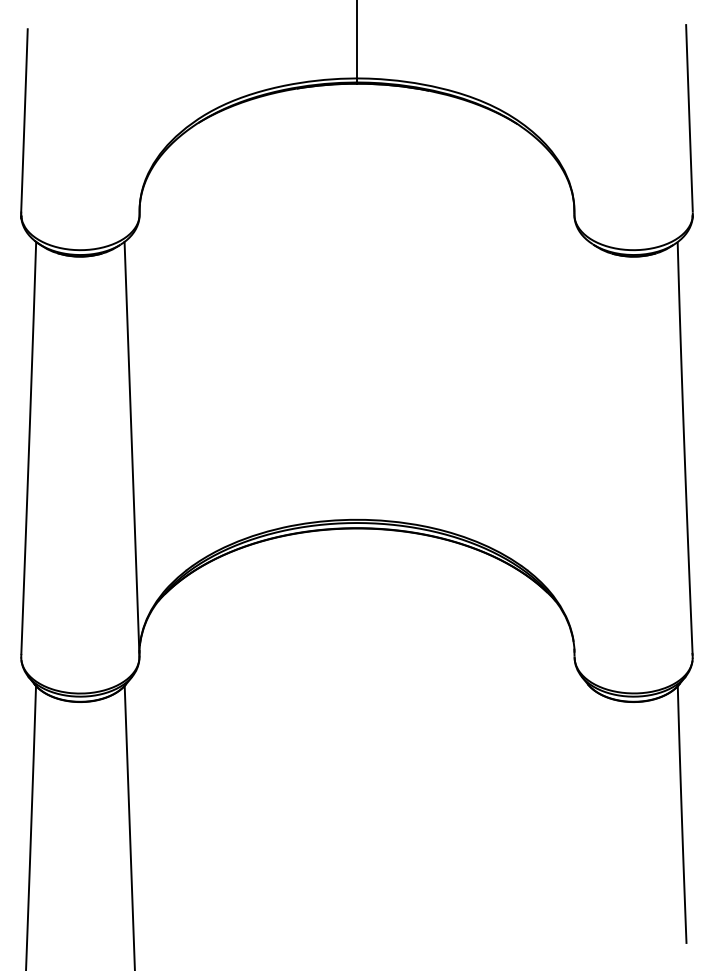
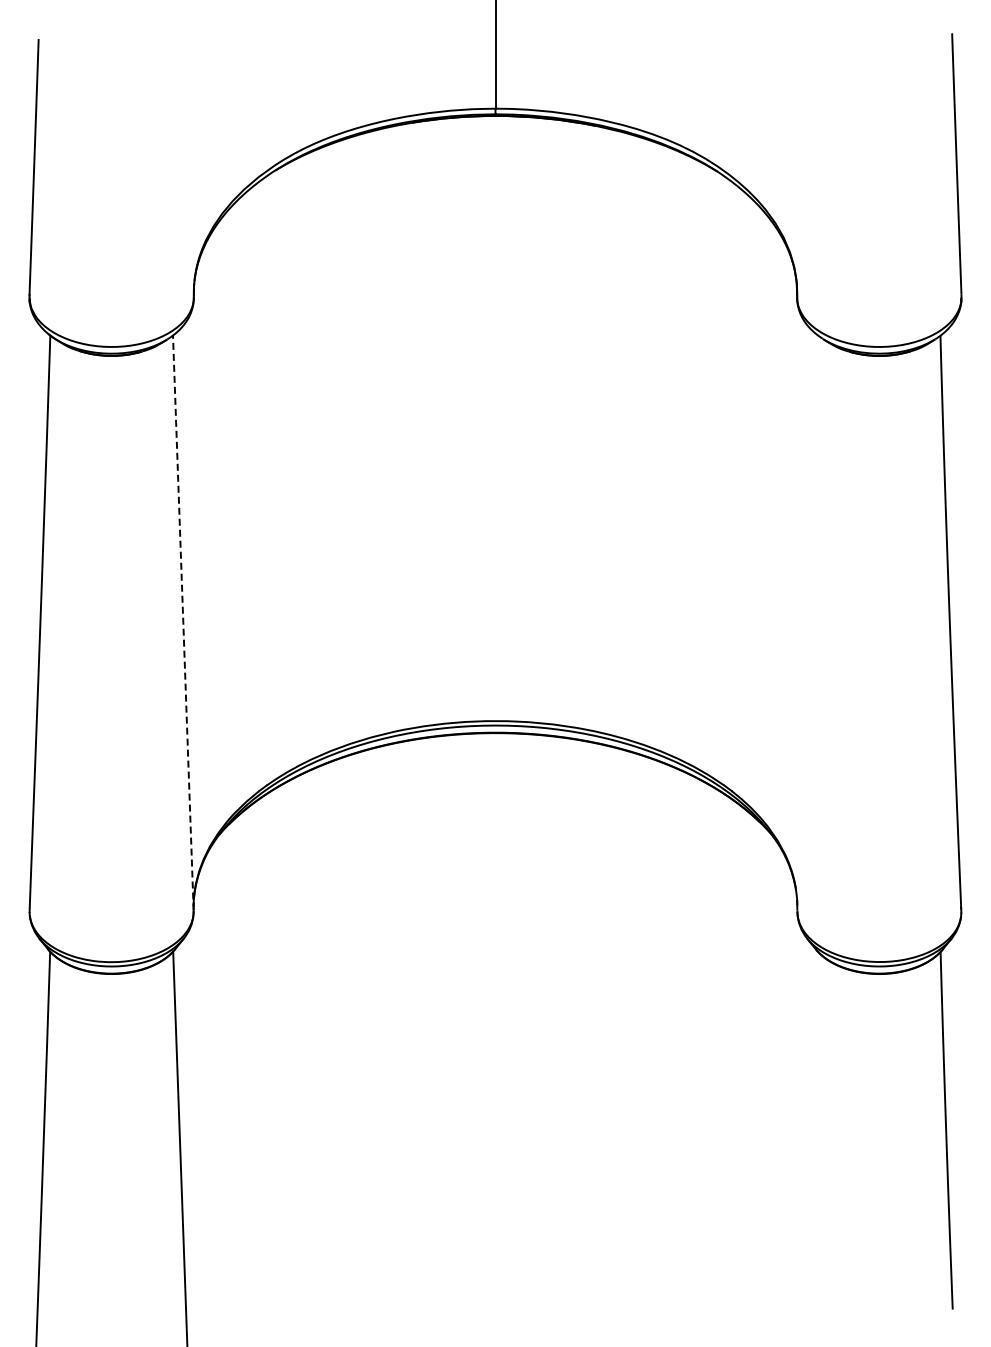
line: (132, 449) -> (183, 623), solid -> dashed

